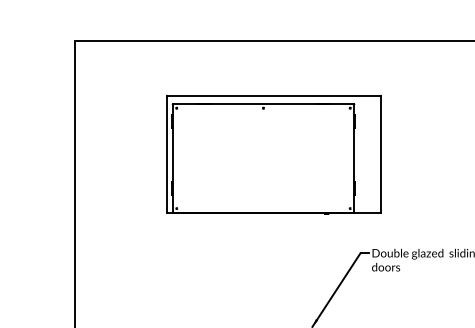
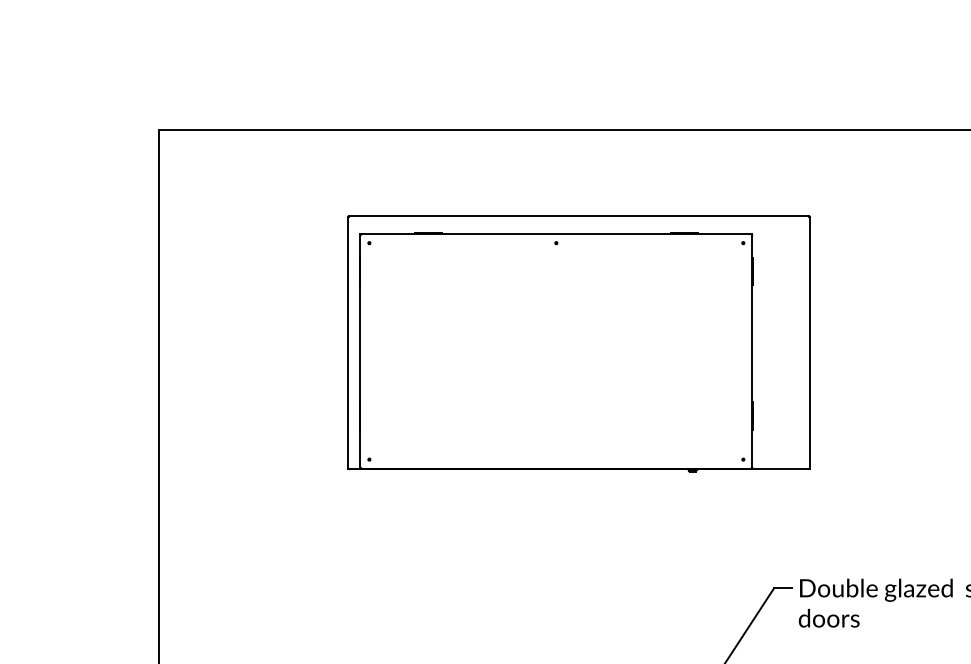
part: (273, 154) -> (577, 342), moved

